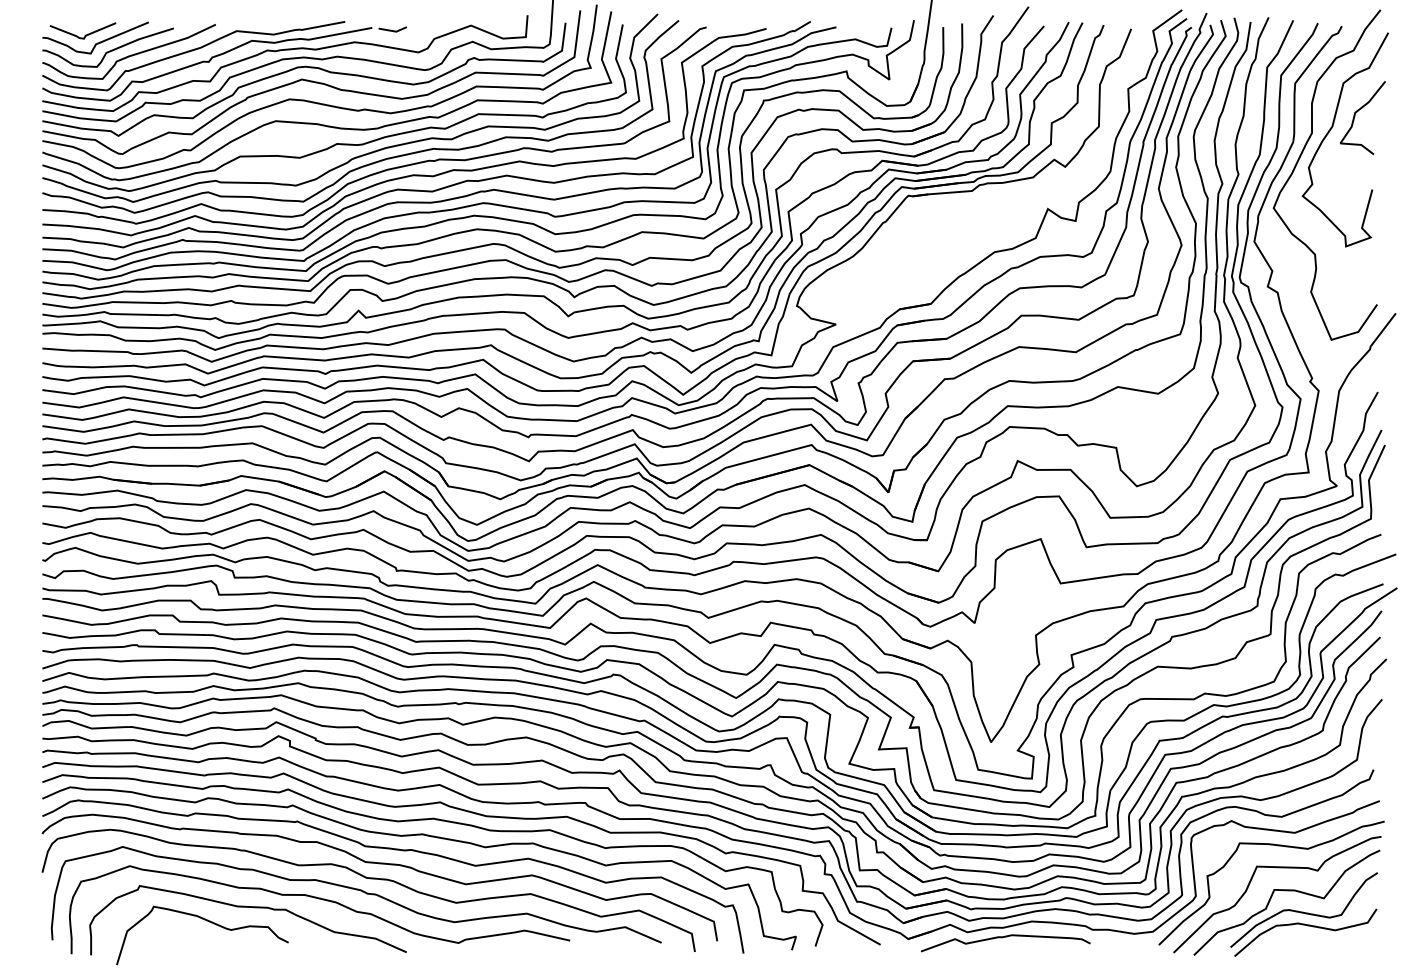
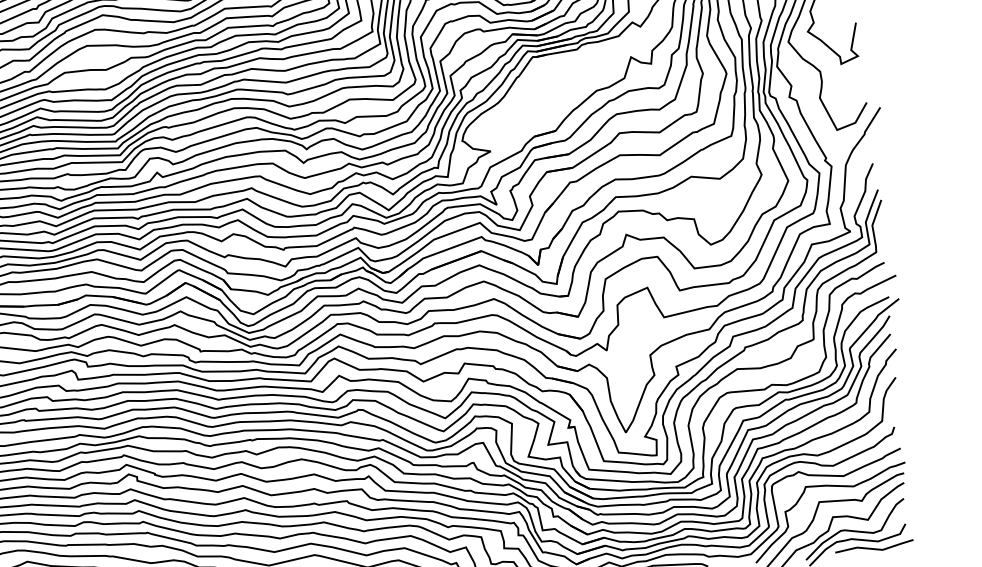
curve: (1328, 939) -> (873, 548), added

